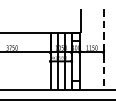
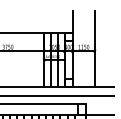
line: (104, 50) -> (95, 49), dashed -> solid

